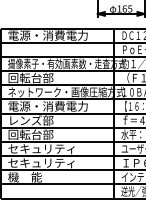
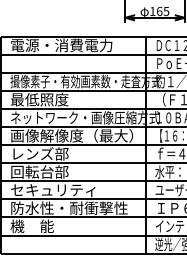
text: (30, 77) -> (39, 99), 回転台部 -> 最低照度
text: (55, 106) -> (71, 135), 電源・消費電力 -> 画像解像度（最大）
text: (54, 162) -> (69, 207), セキュリティ -> 防水性・耐衝撃性

